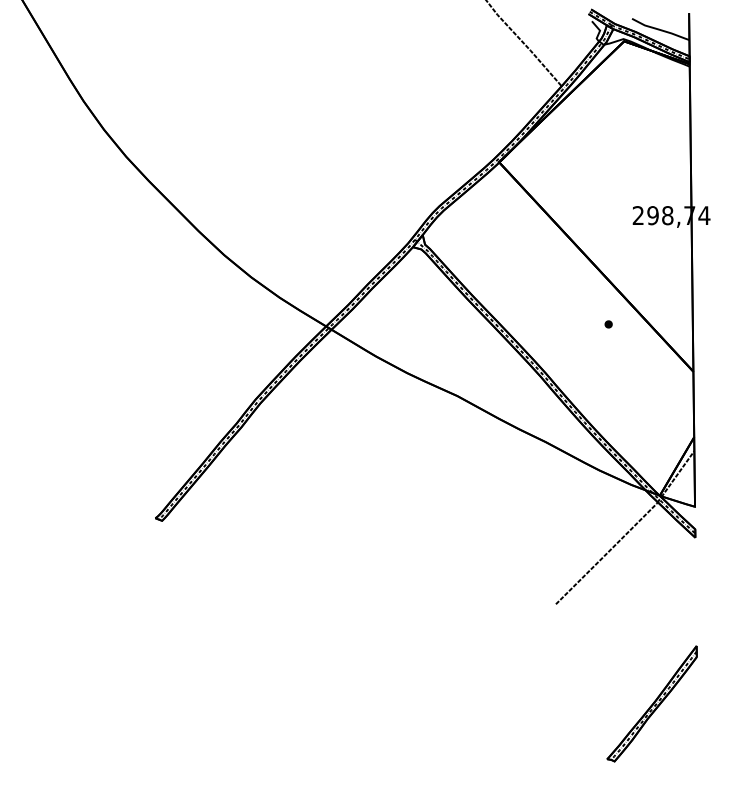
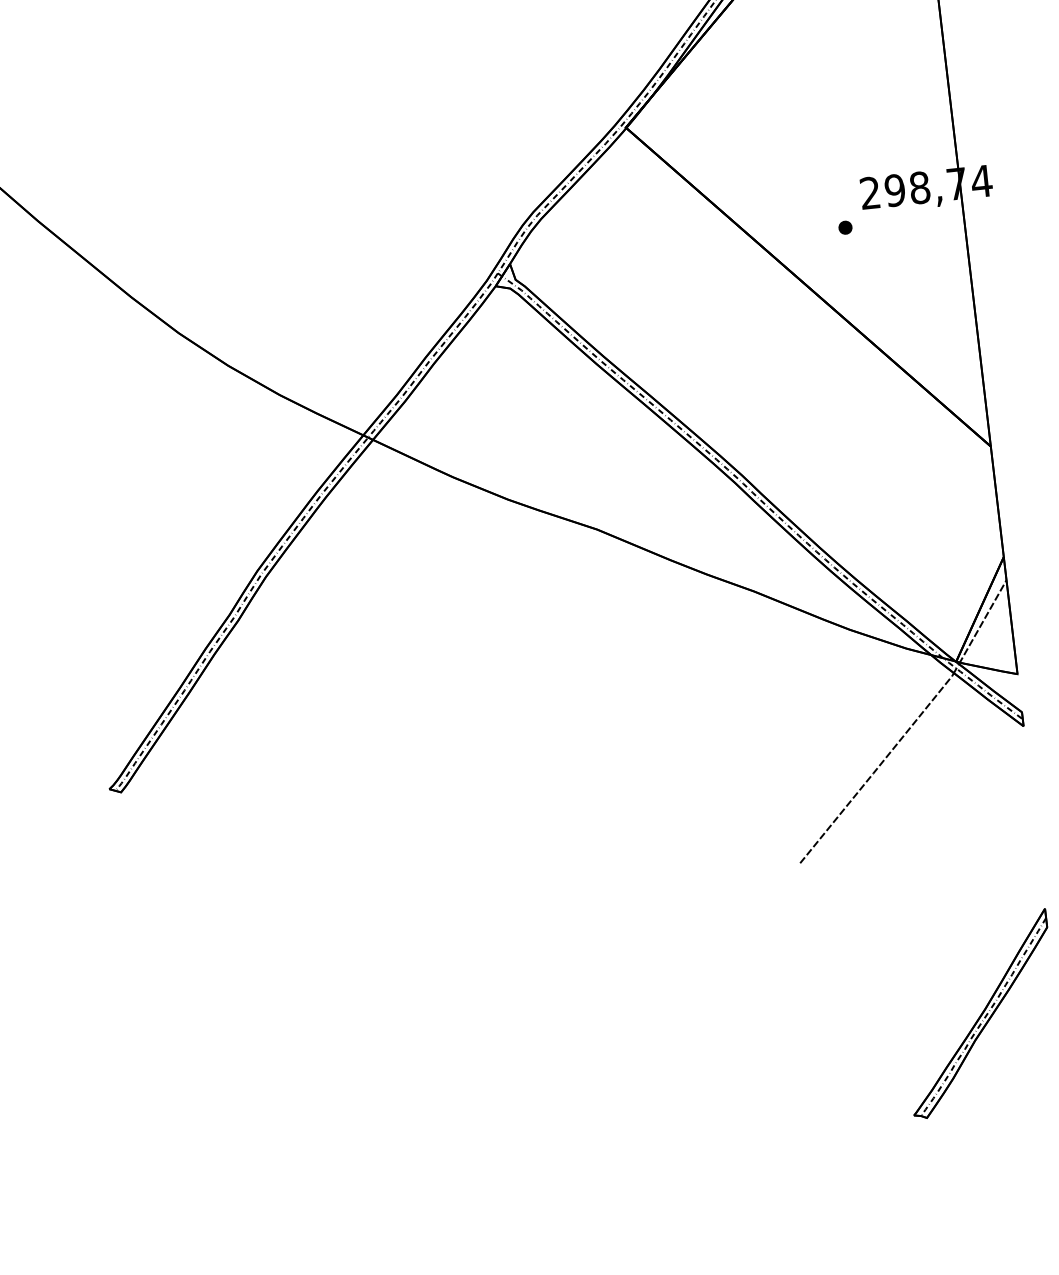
part: (608, 324) -> (845, 227), moved

